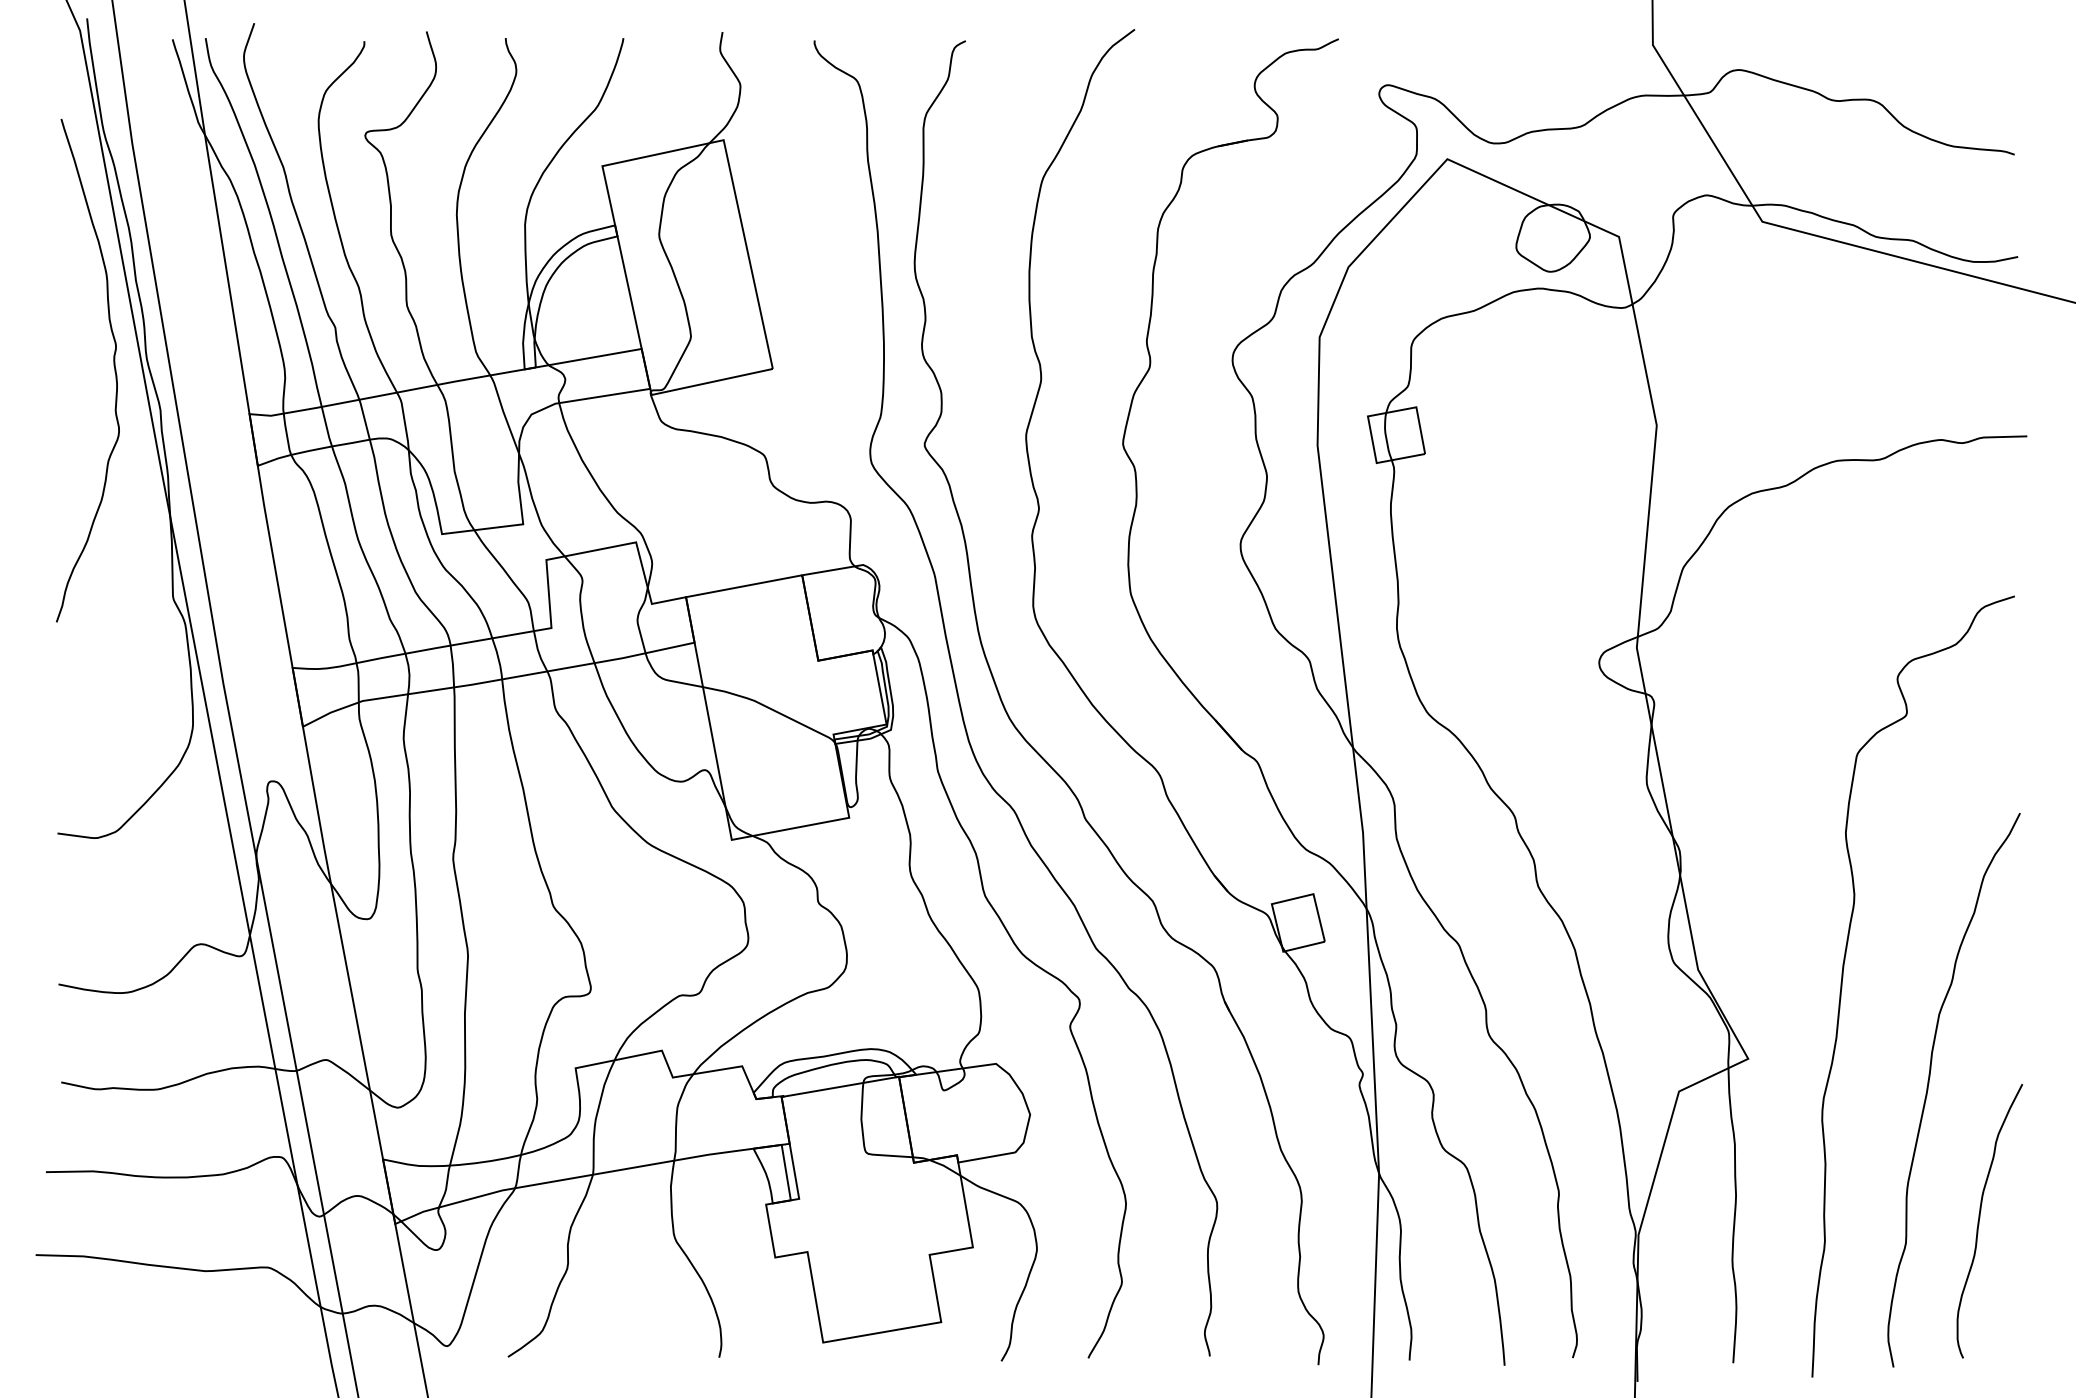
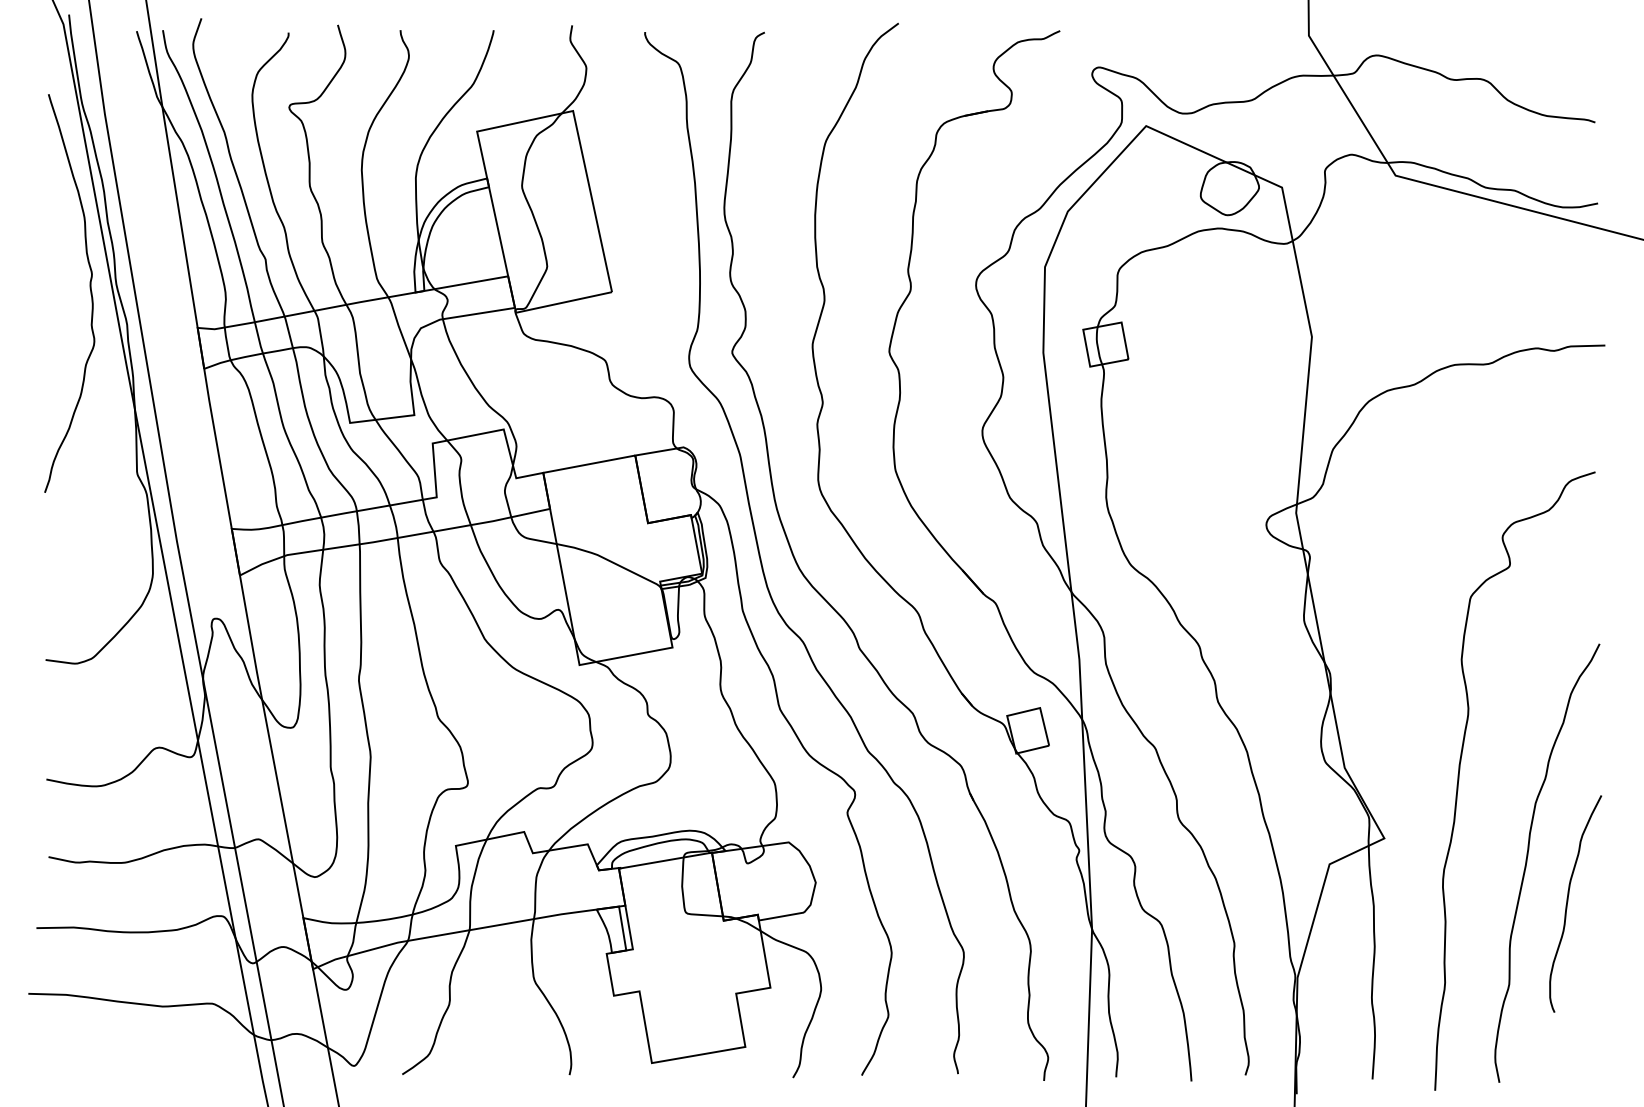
curve: (1980, 1219) -> (1568, 902), moved

